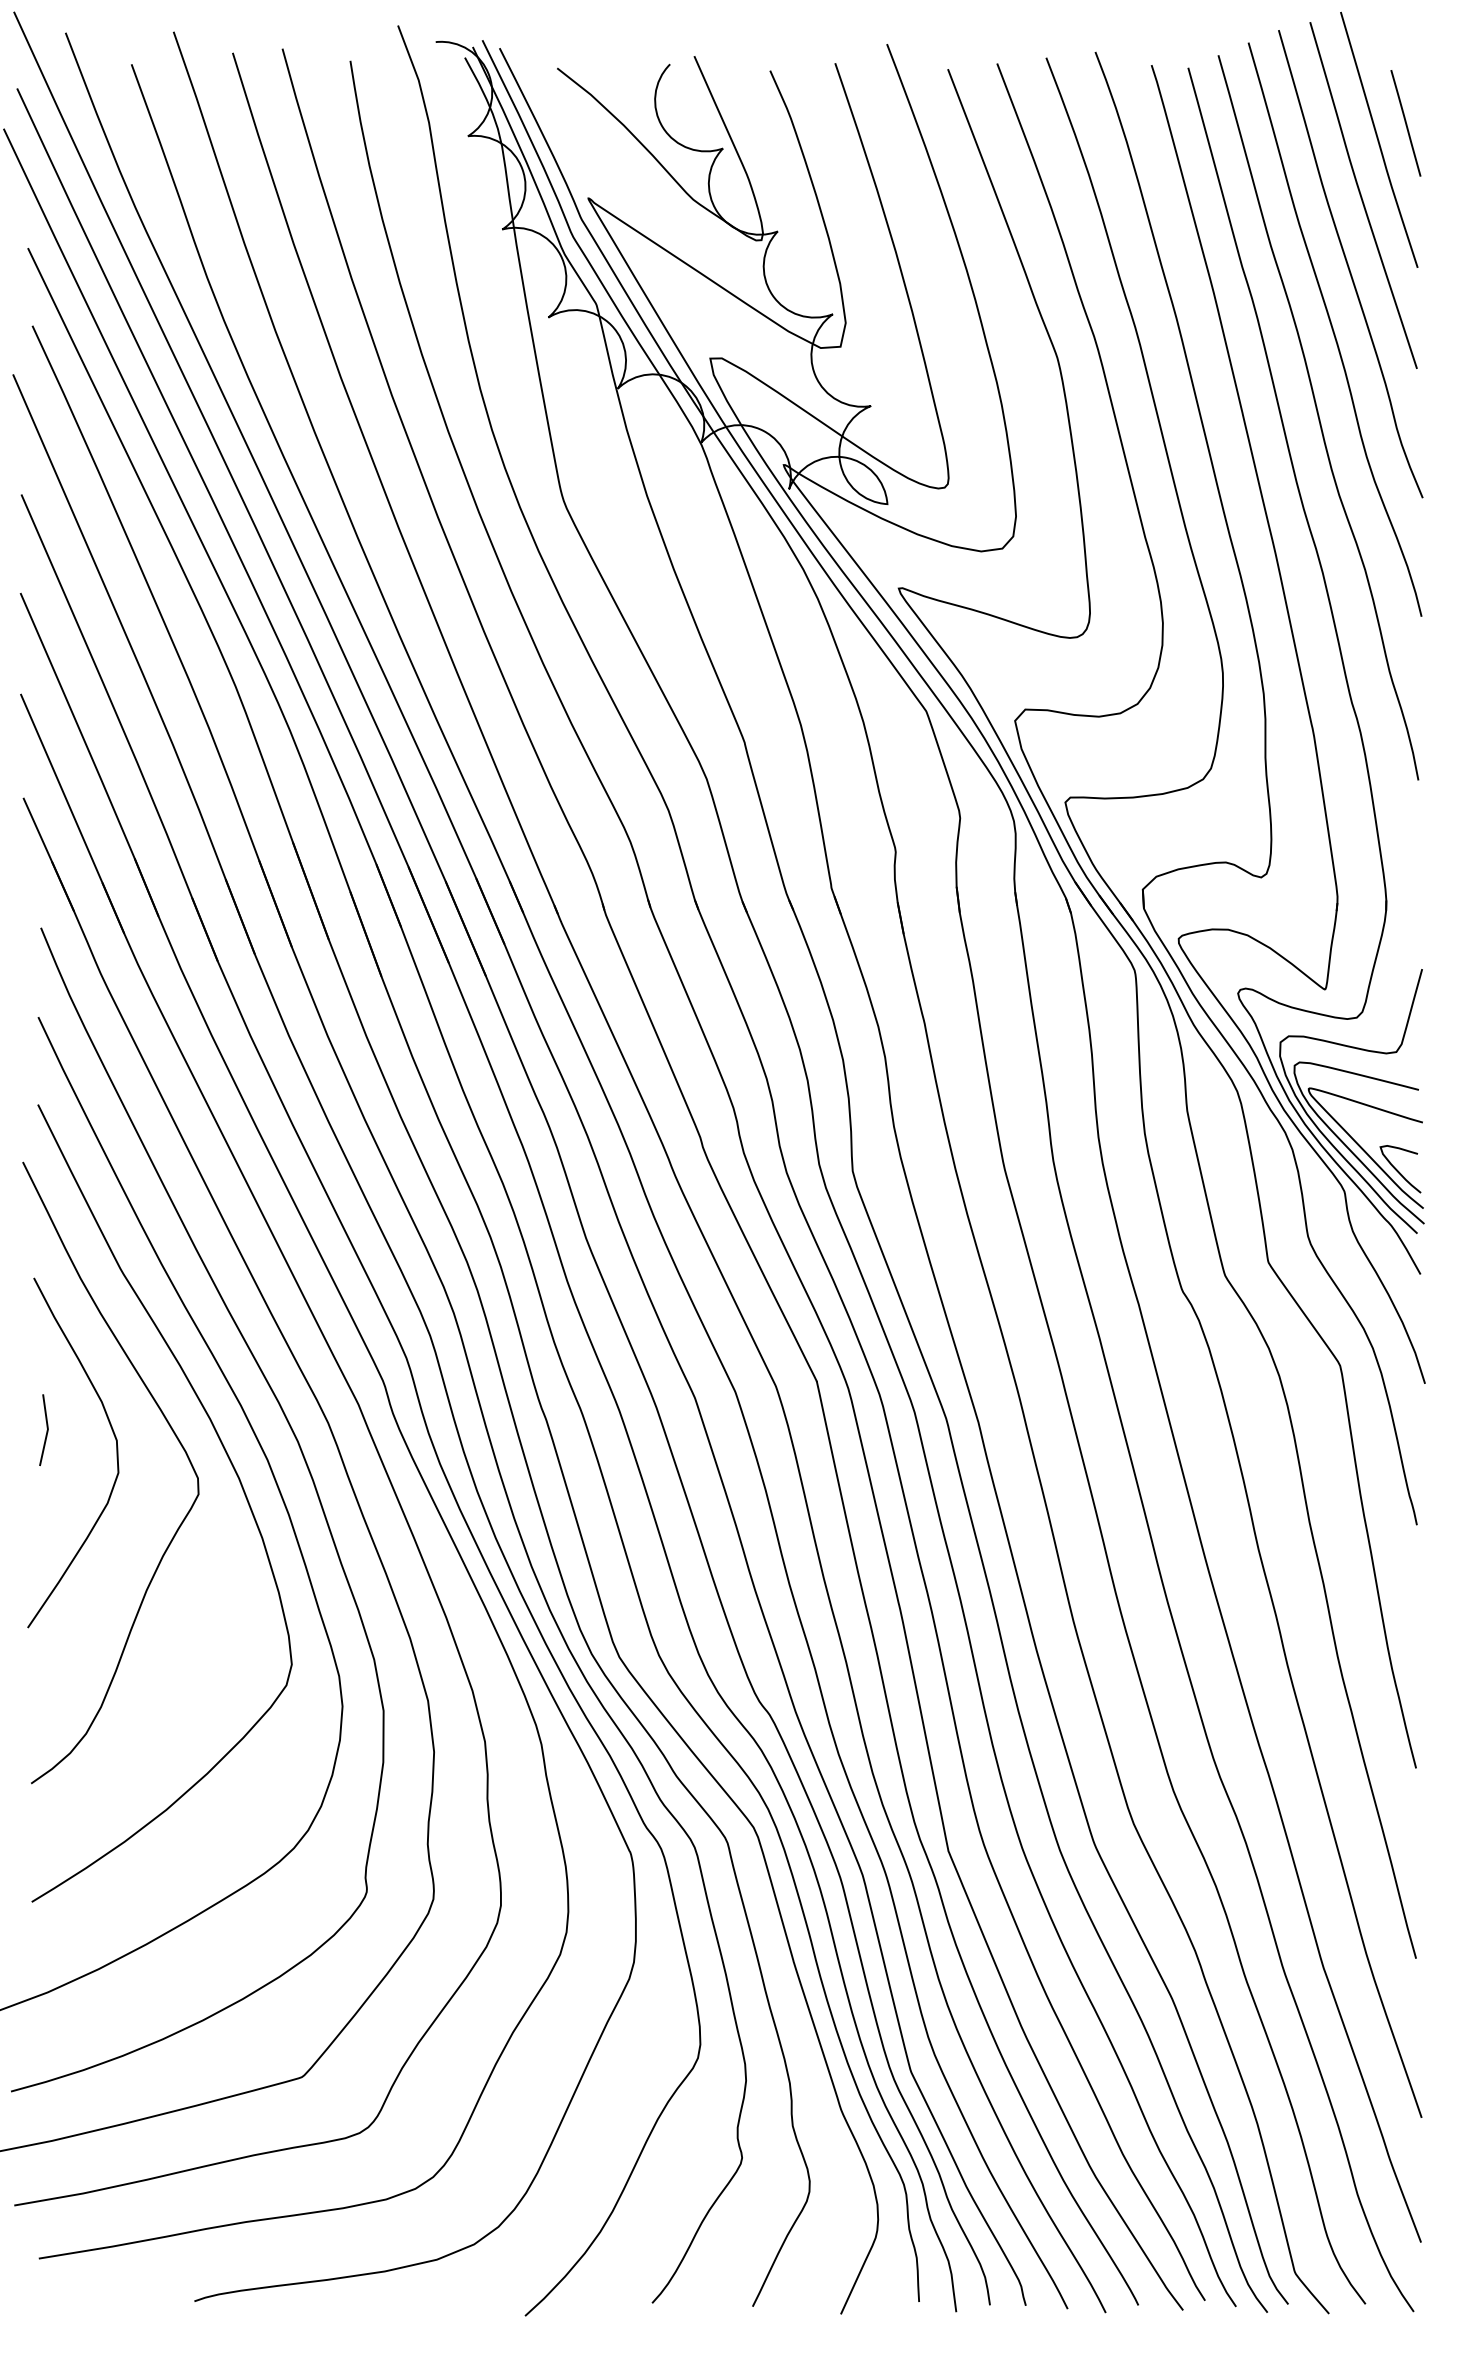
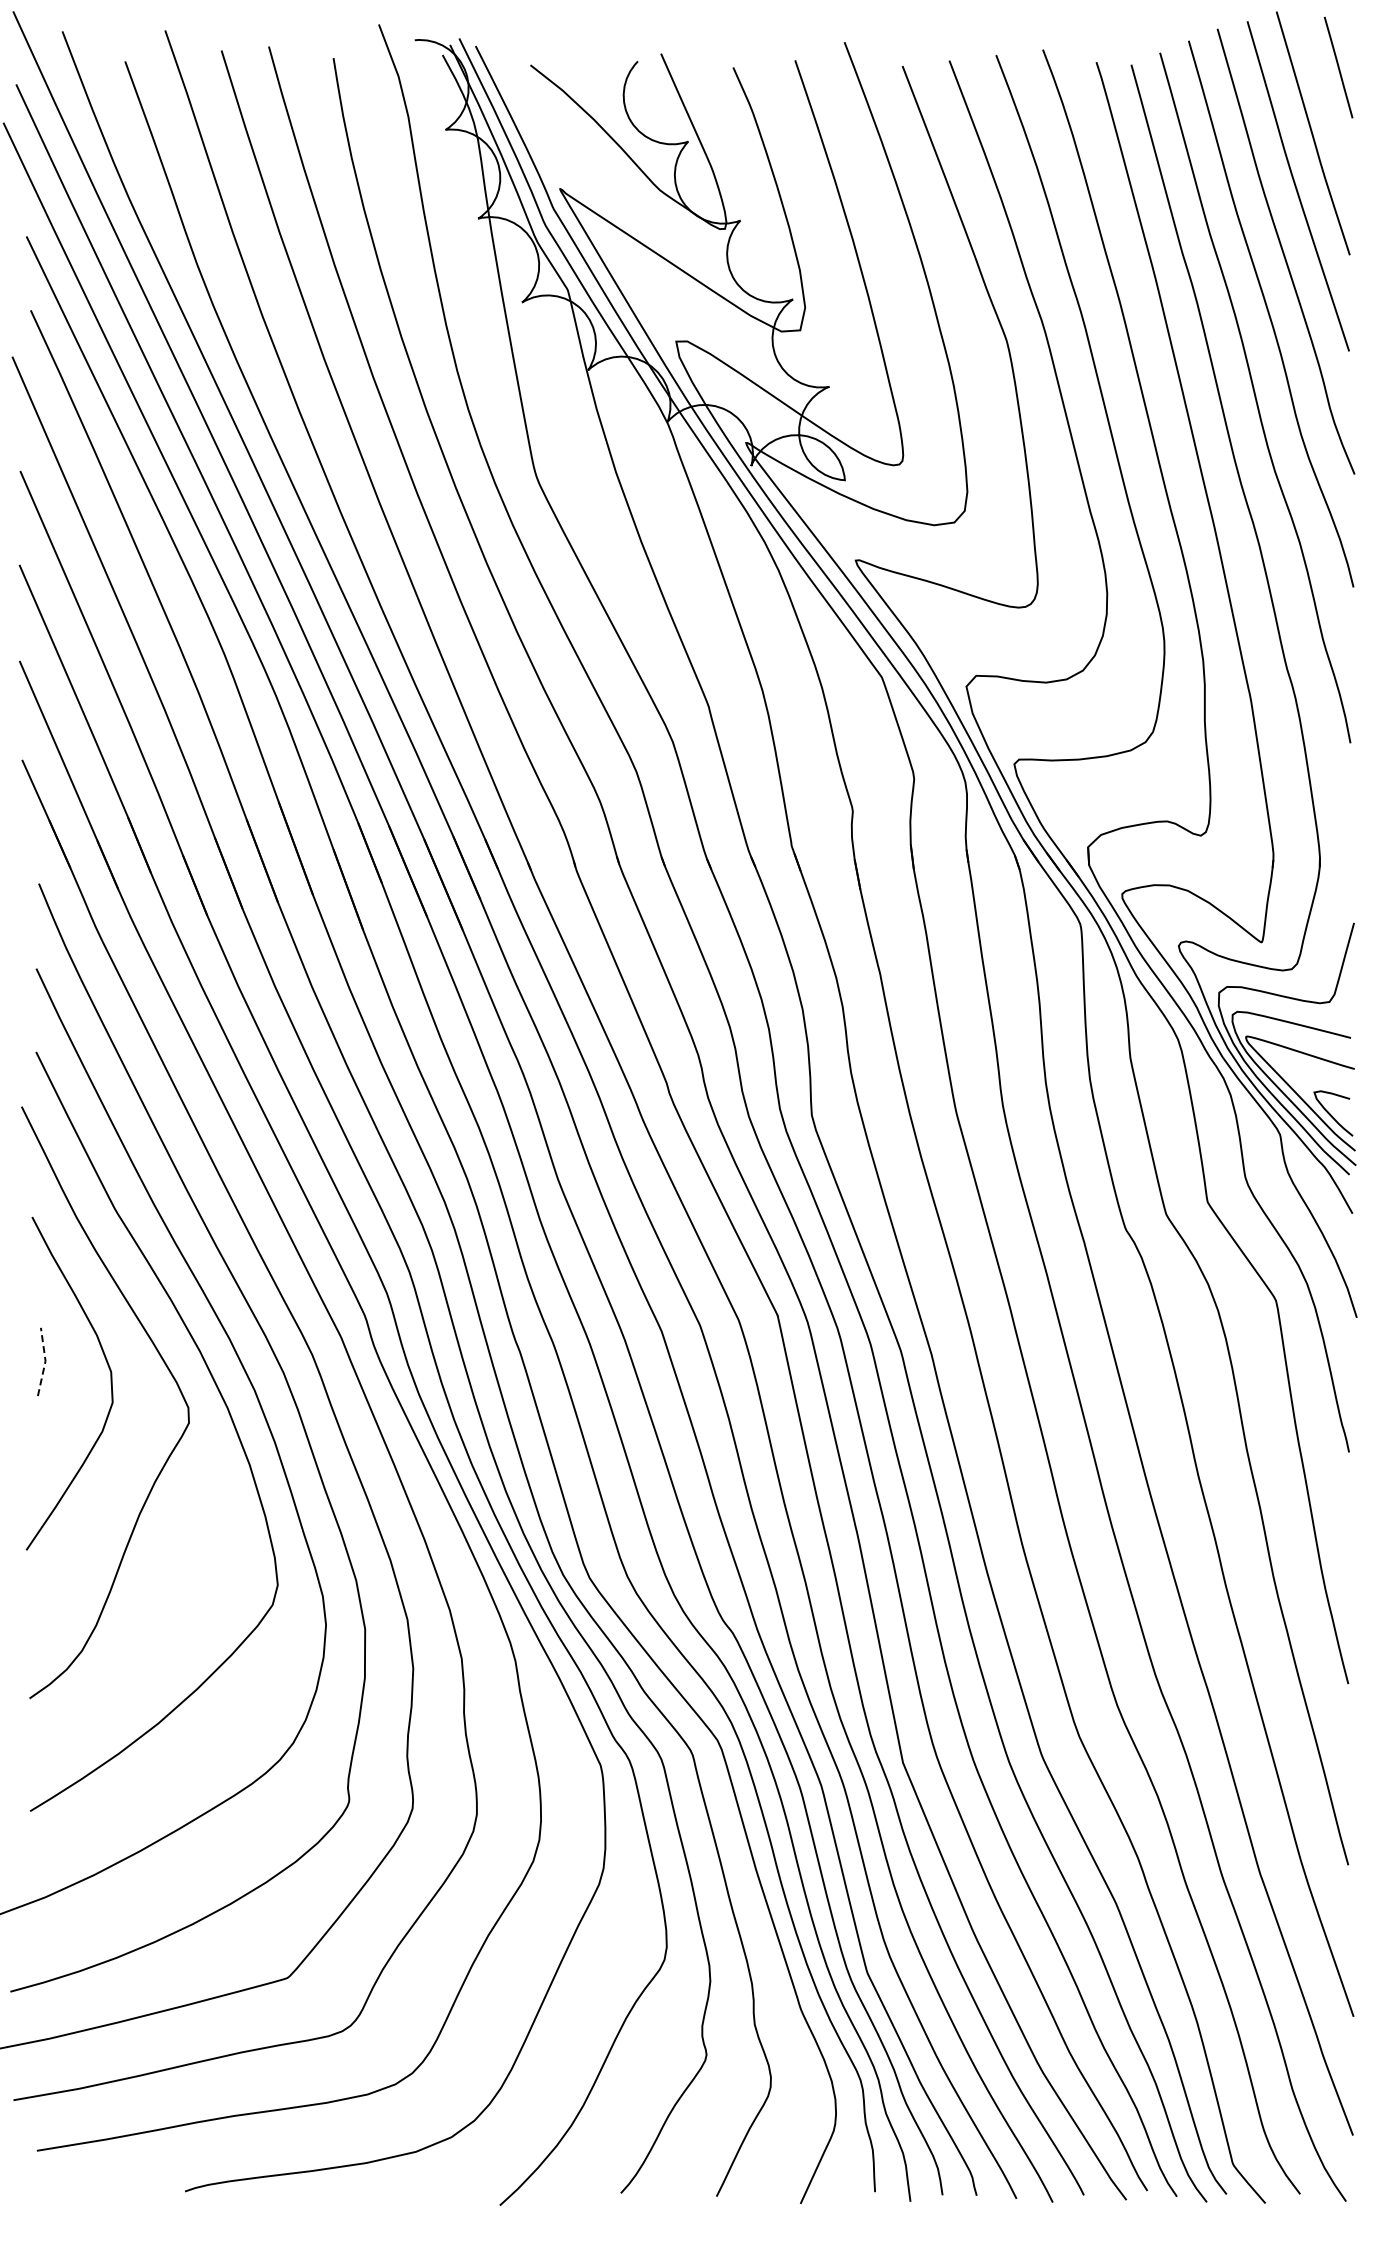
line: (1405, 123) -> (1338, 67), moved
line: (47, 1429) -> (45, 1361), solid -> dashed

